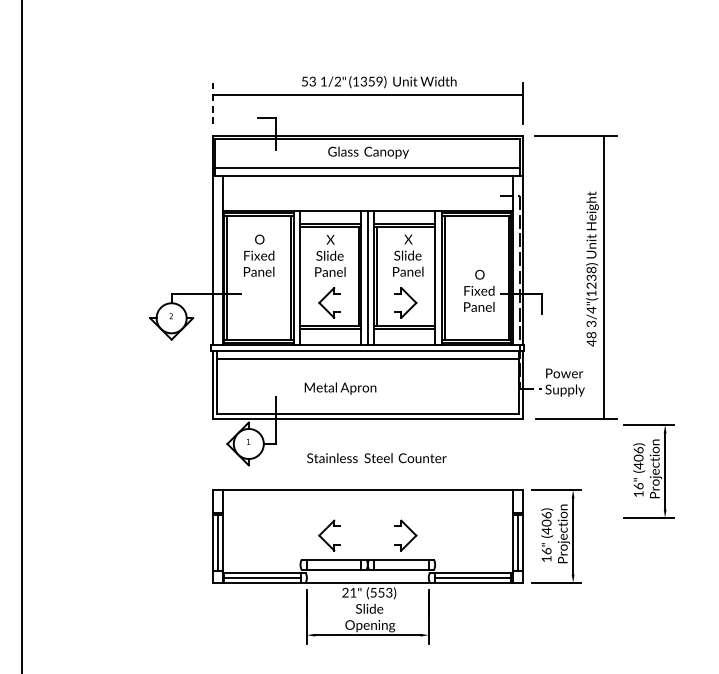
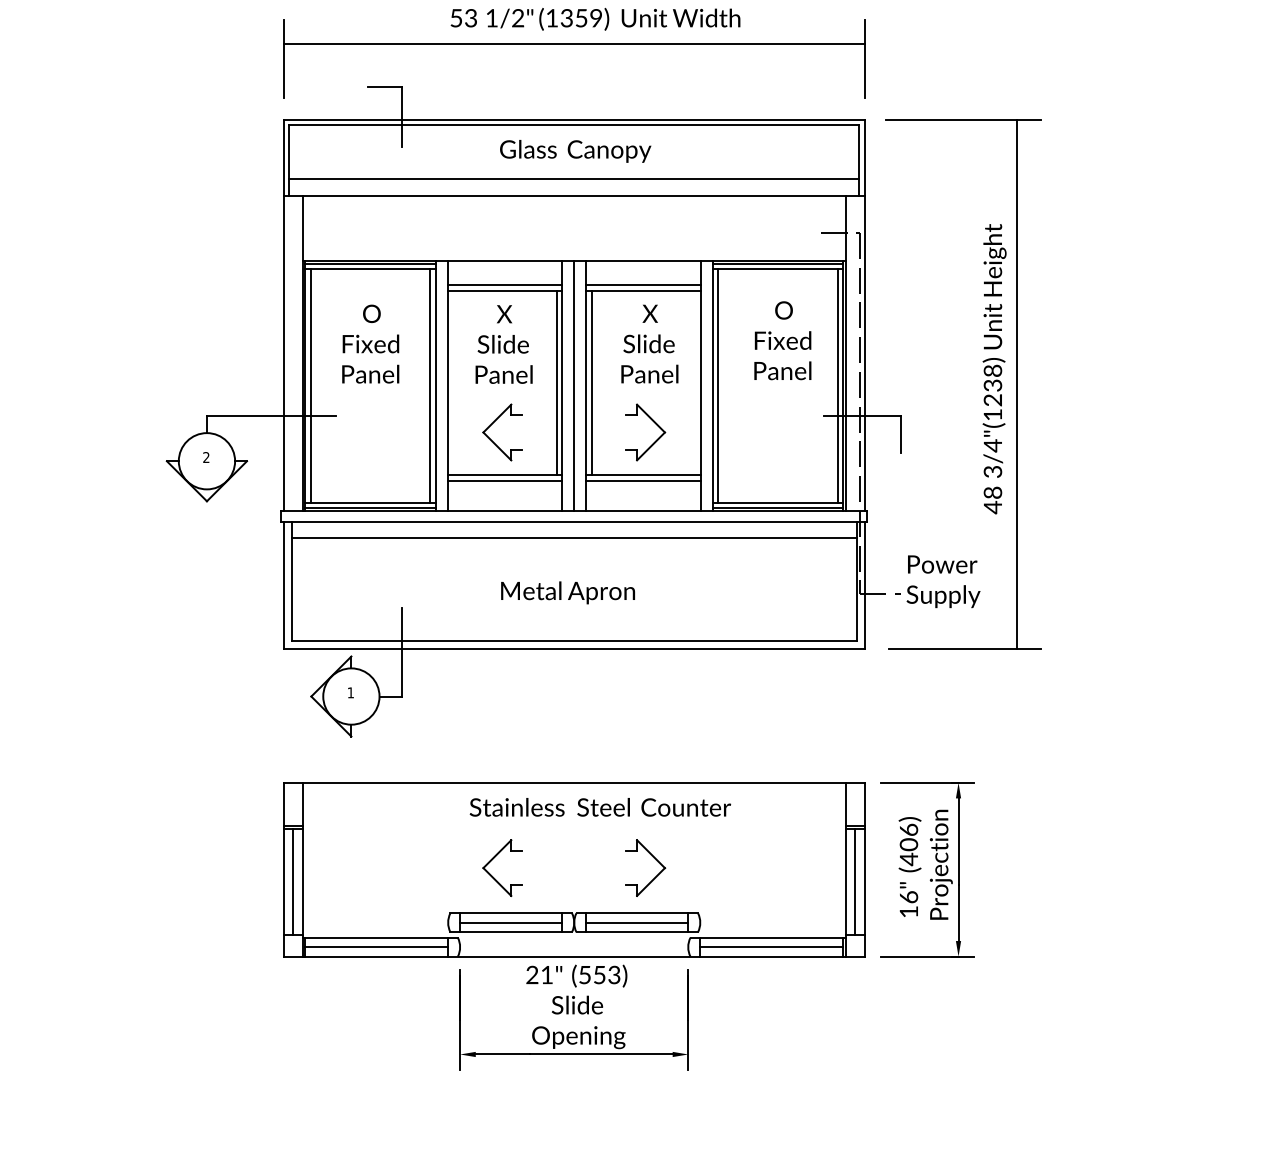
line: (212, 103) -> (283, 59), dashed -> solid
text: (479, 290) -> (783, 339), moved
text: (340, 388) -> (567, 592), moved
text: (376, 458) -> (599, 807), moved
part: (648, 471) -> (1099, 748), removed
line: (333, 564) -> (509, 922), added
line: (401, 564) -> (637, 922), added

